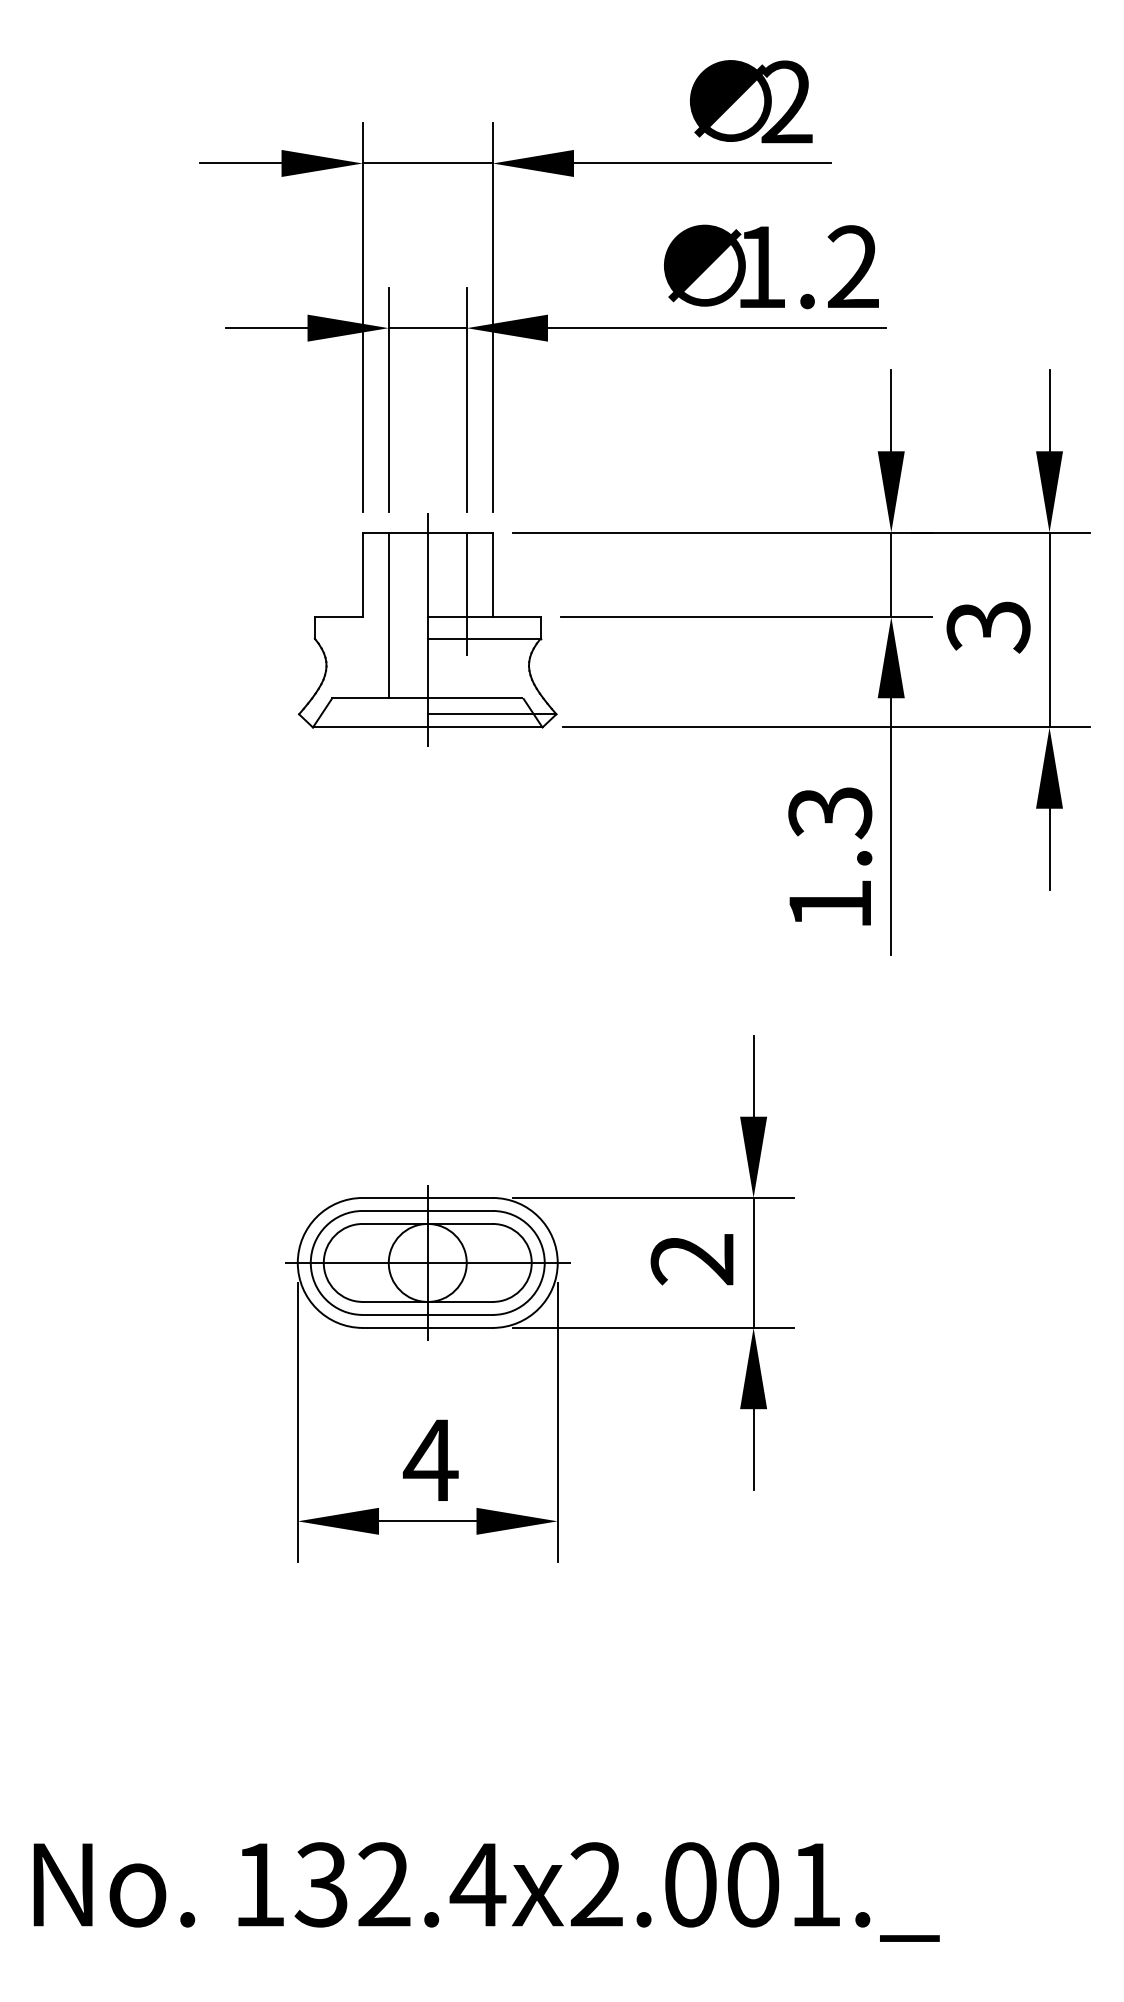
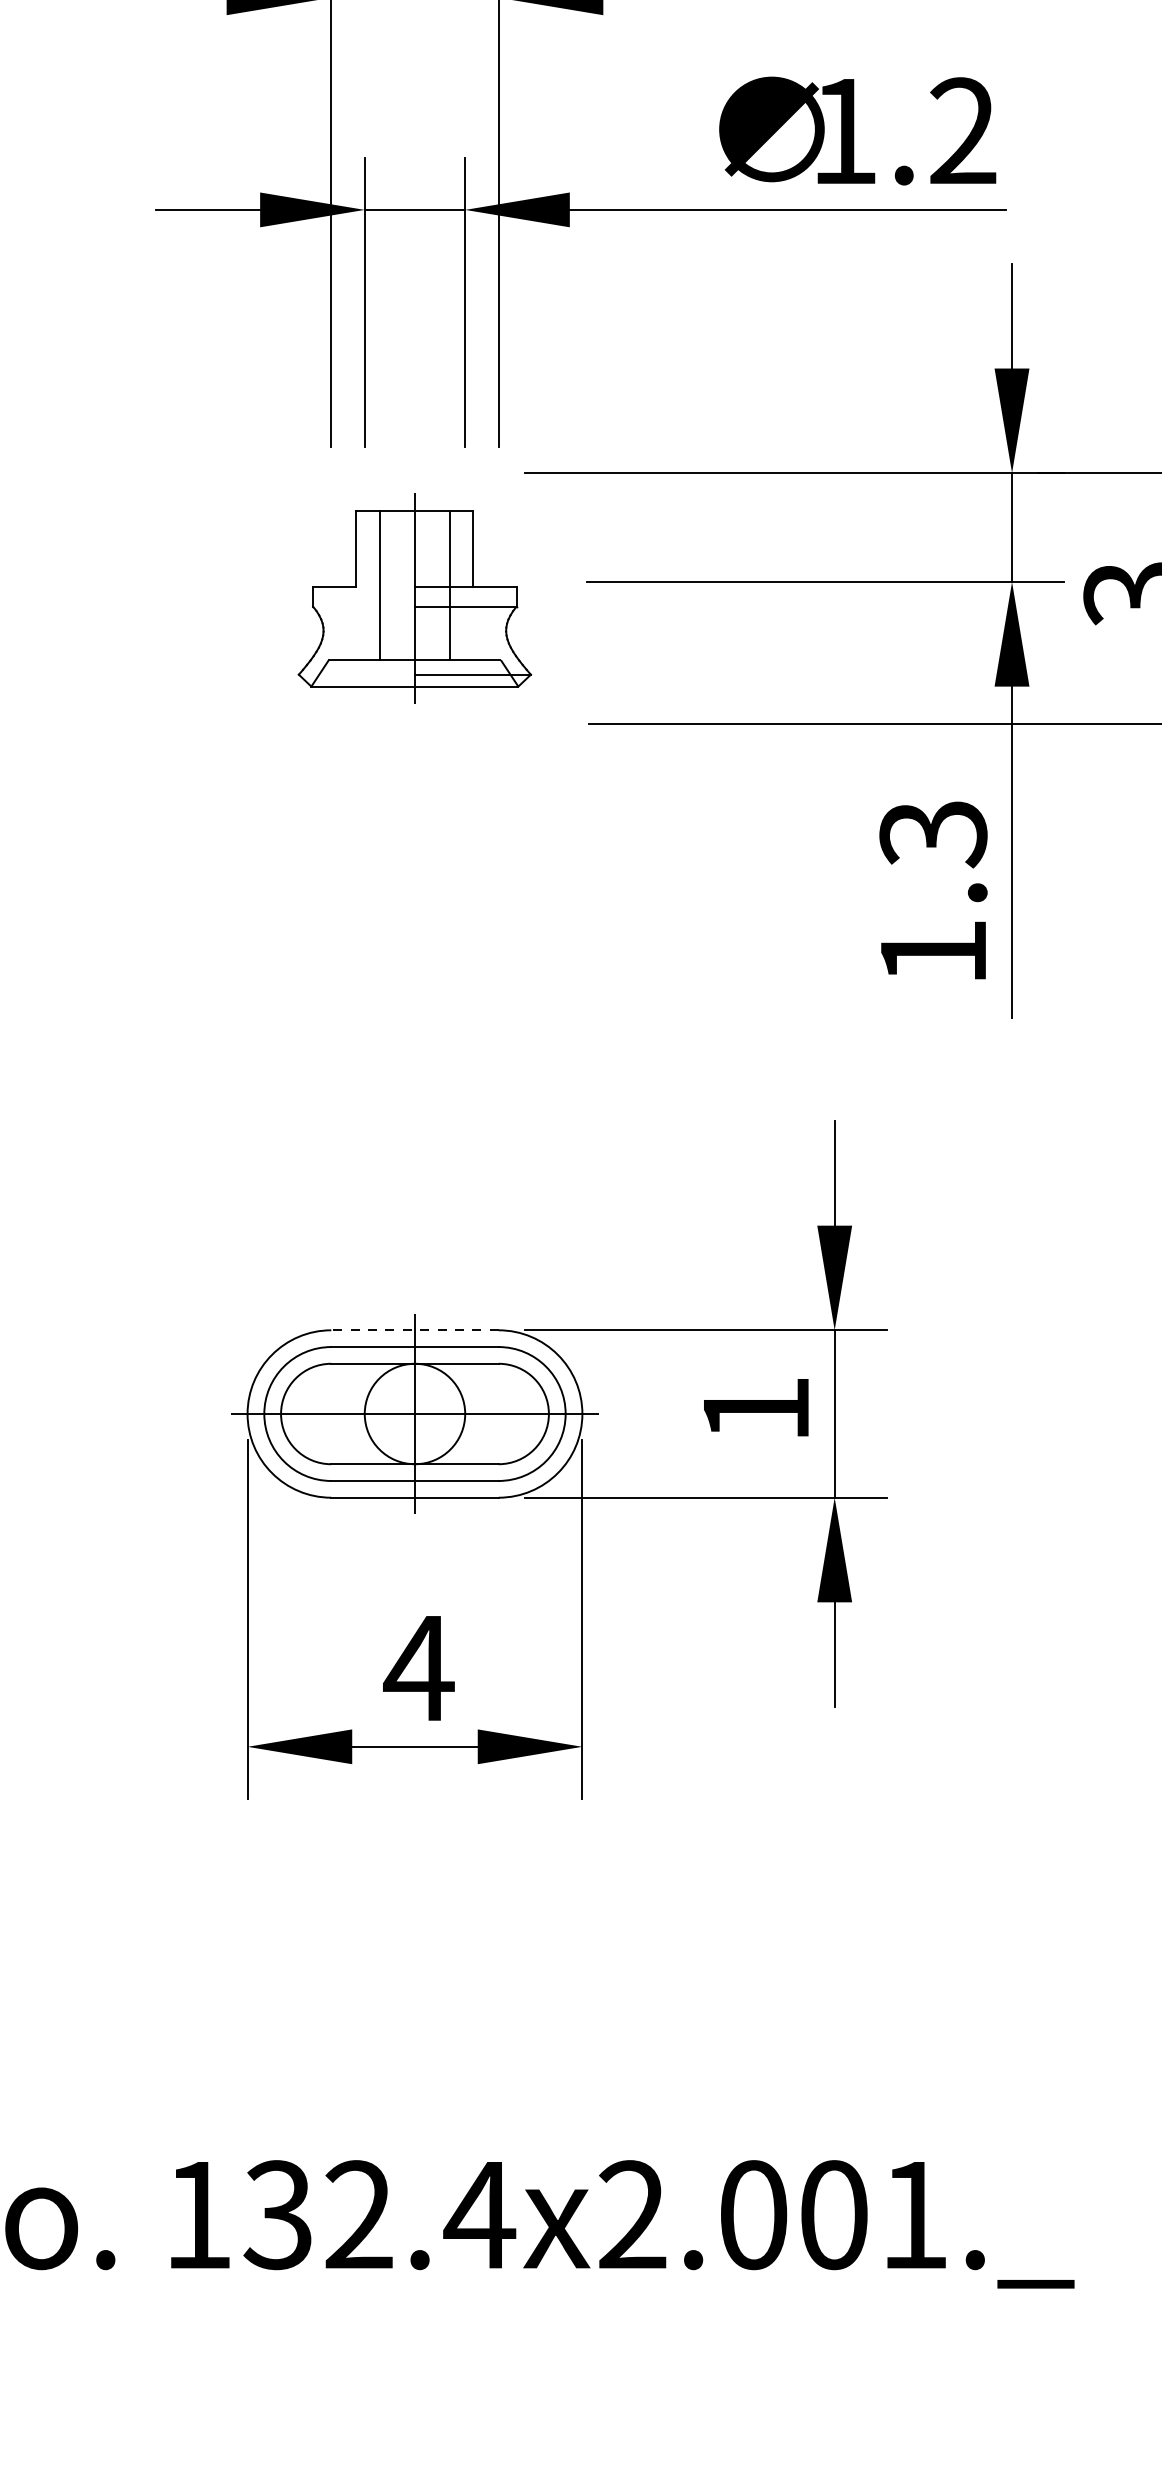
part: (427, 629) -> (414, 598), size x0.7
line: (427, 1197) -> (414, 1329), solid -> dashed
text: (691, 1259) -> (754, 1409), 2 -> 1

